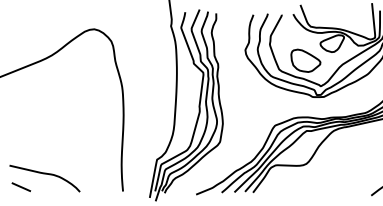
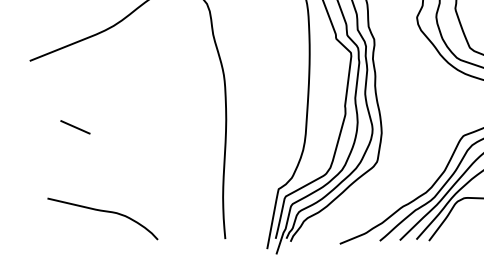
line: (21, 186) -> (75, 126), moved

